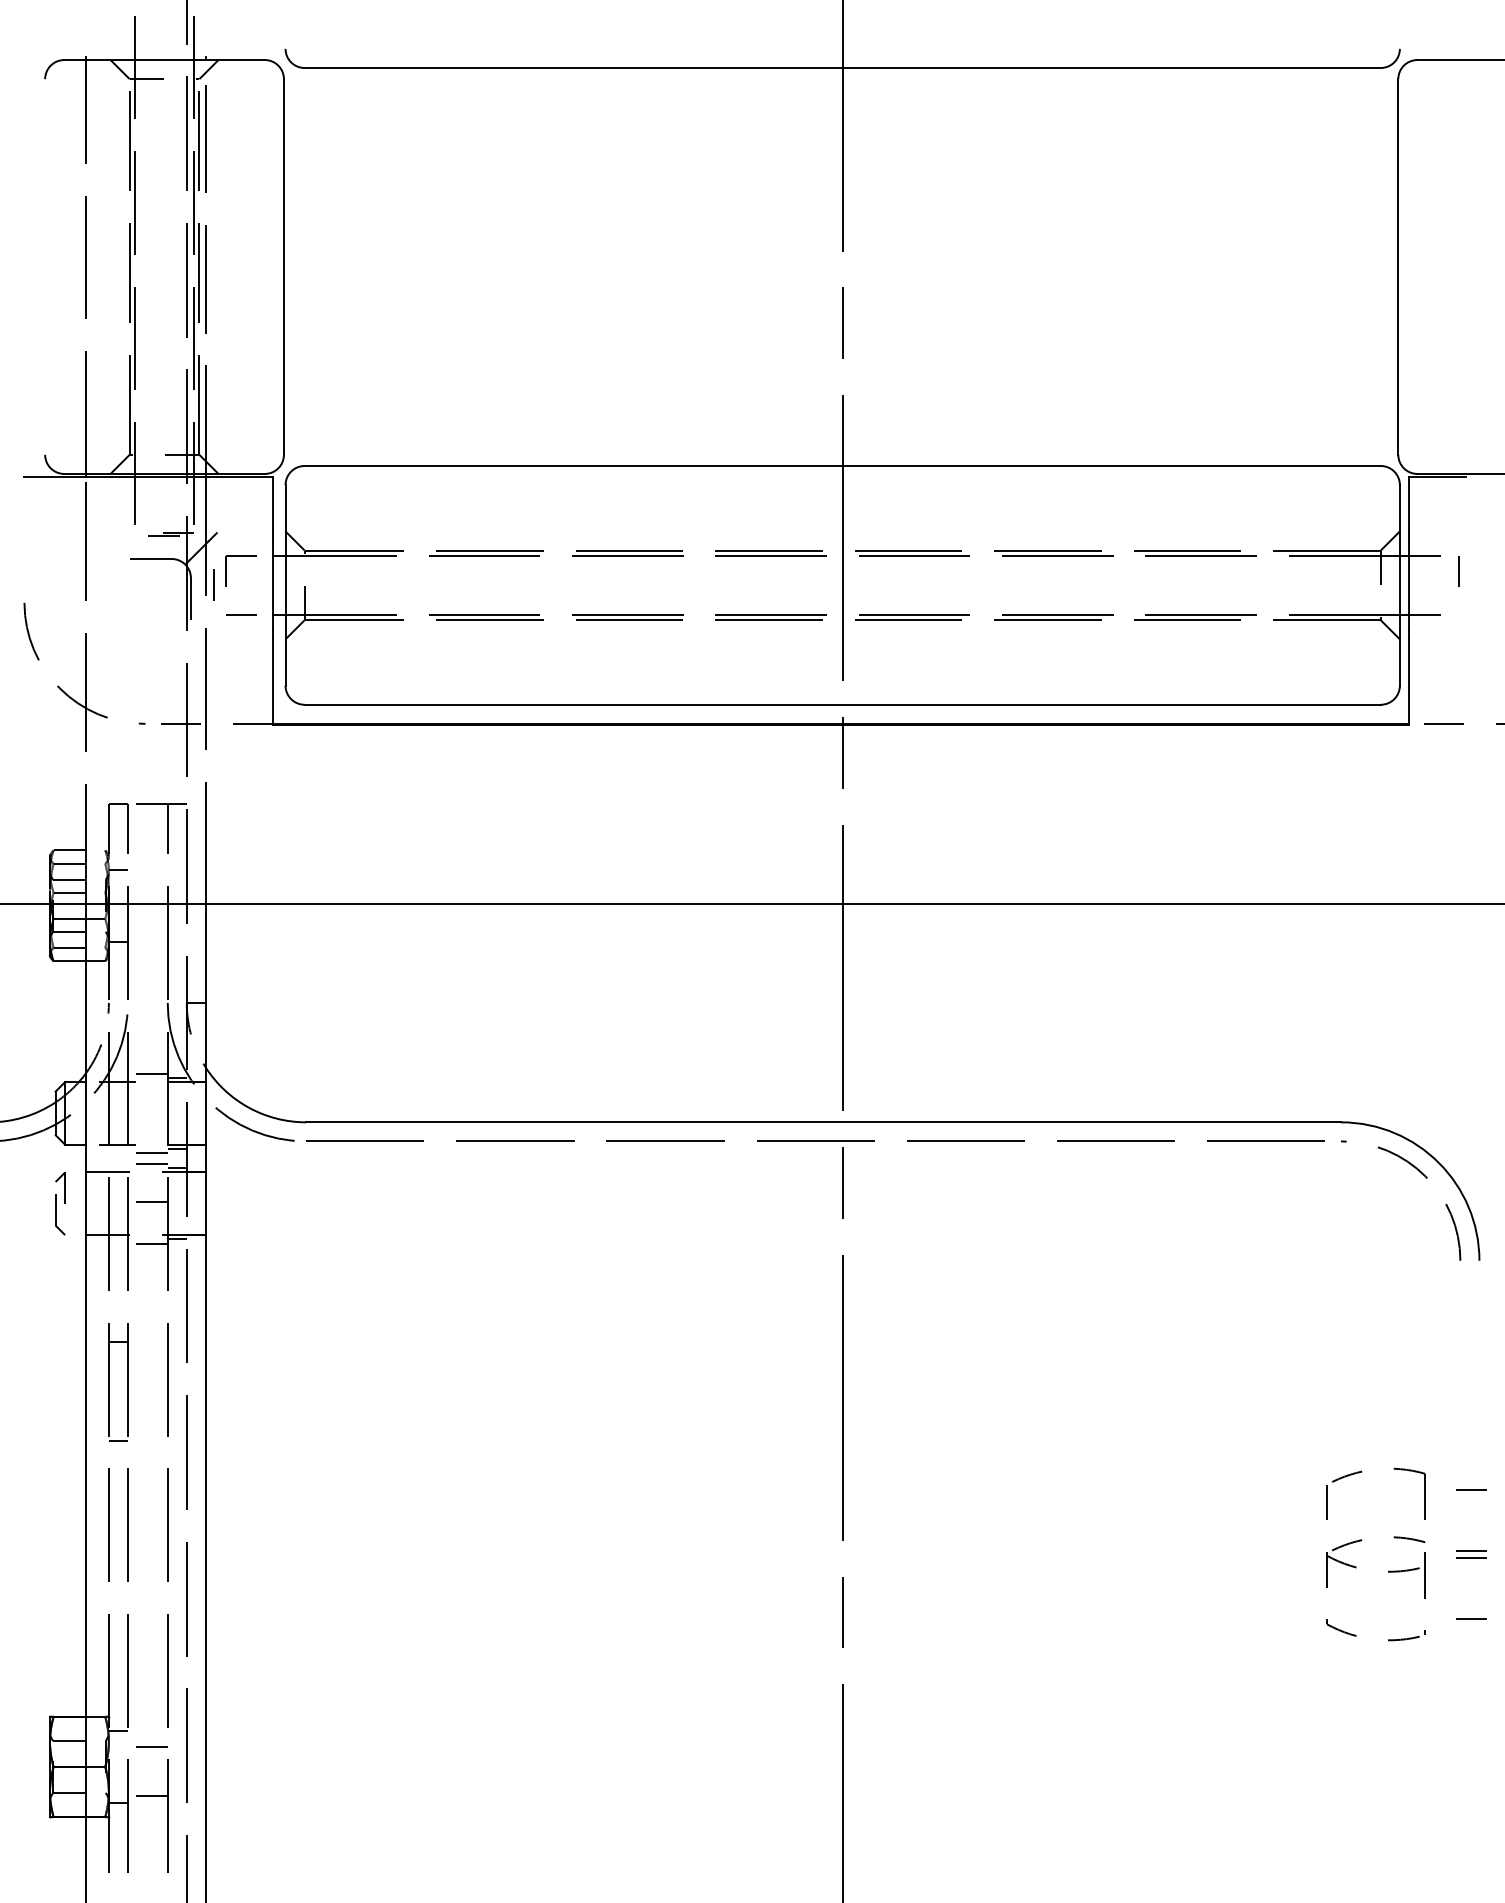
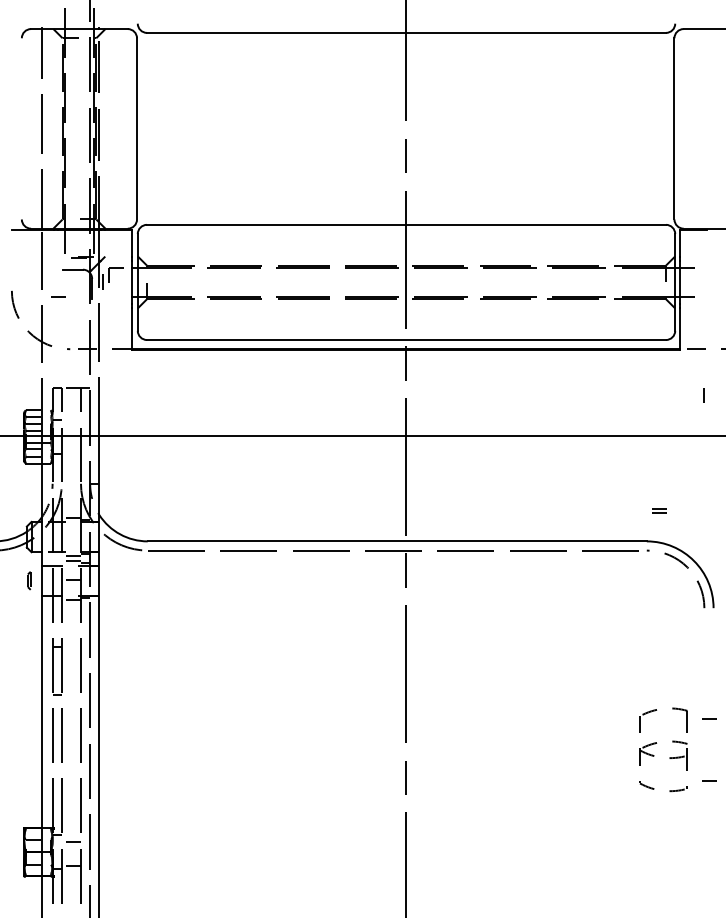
line: (1458, 571) -> (703, 395), moved
line: (241, 614) -> (58, 296), moved
part: (60, 1203) -> (29, 580), size x0.6
part: (1470, 1553) -> (659, 510), moved

